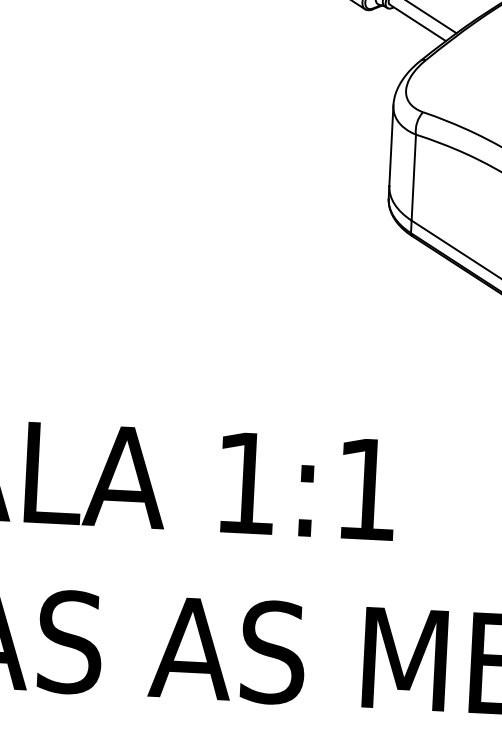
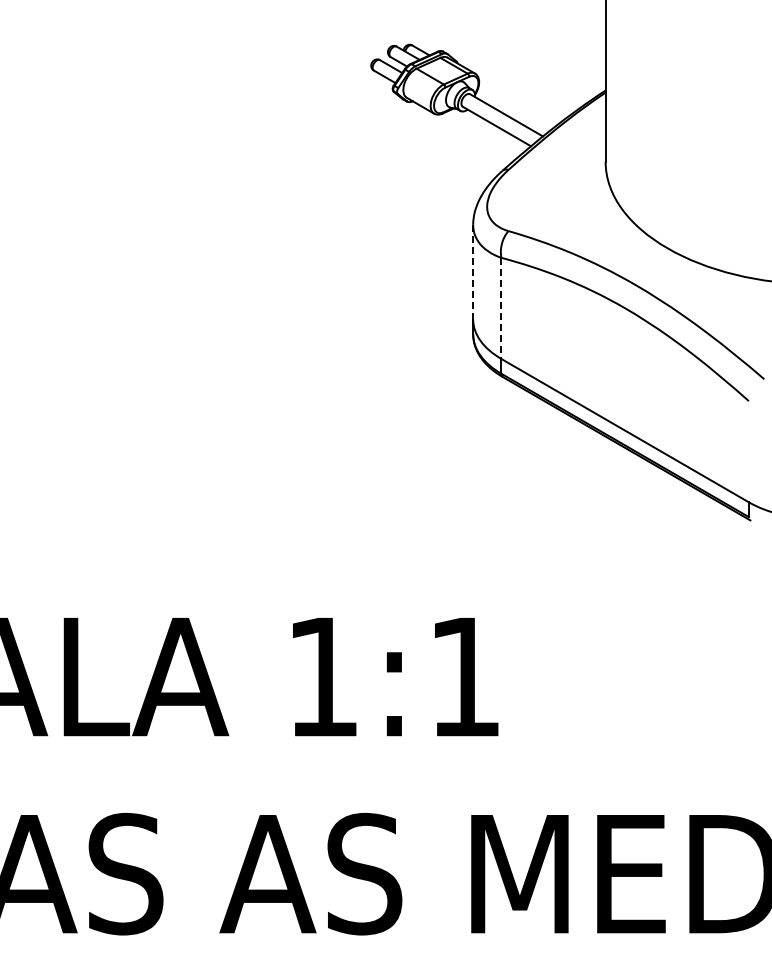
line: (391, 145) -> (473, 272), solid -> dashed
line: (413, 177) -> (501, 308), solid -> dashed

